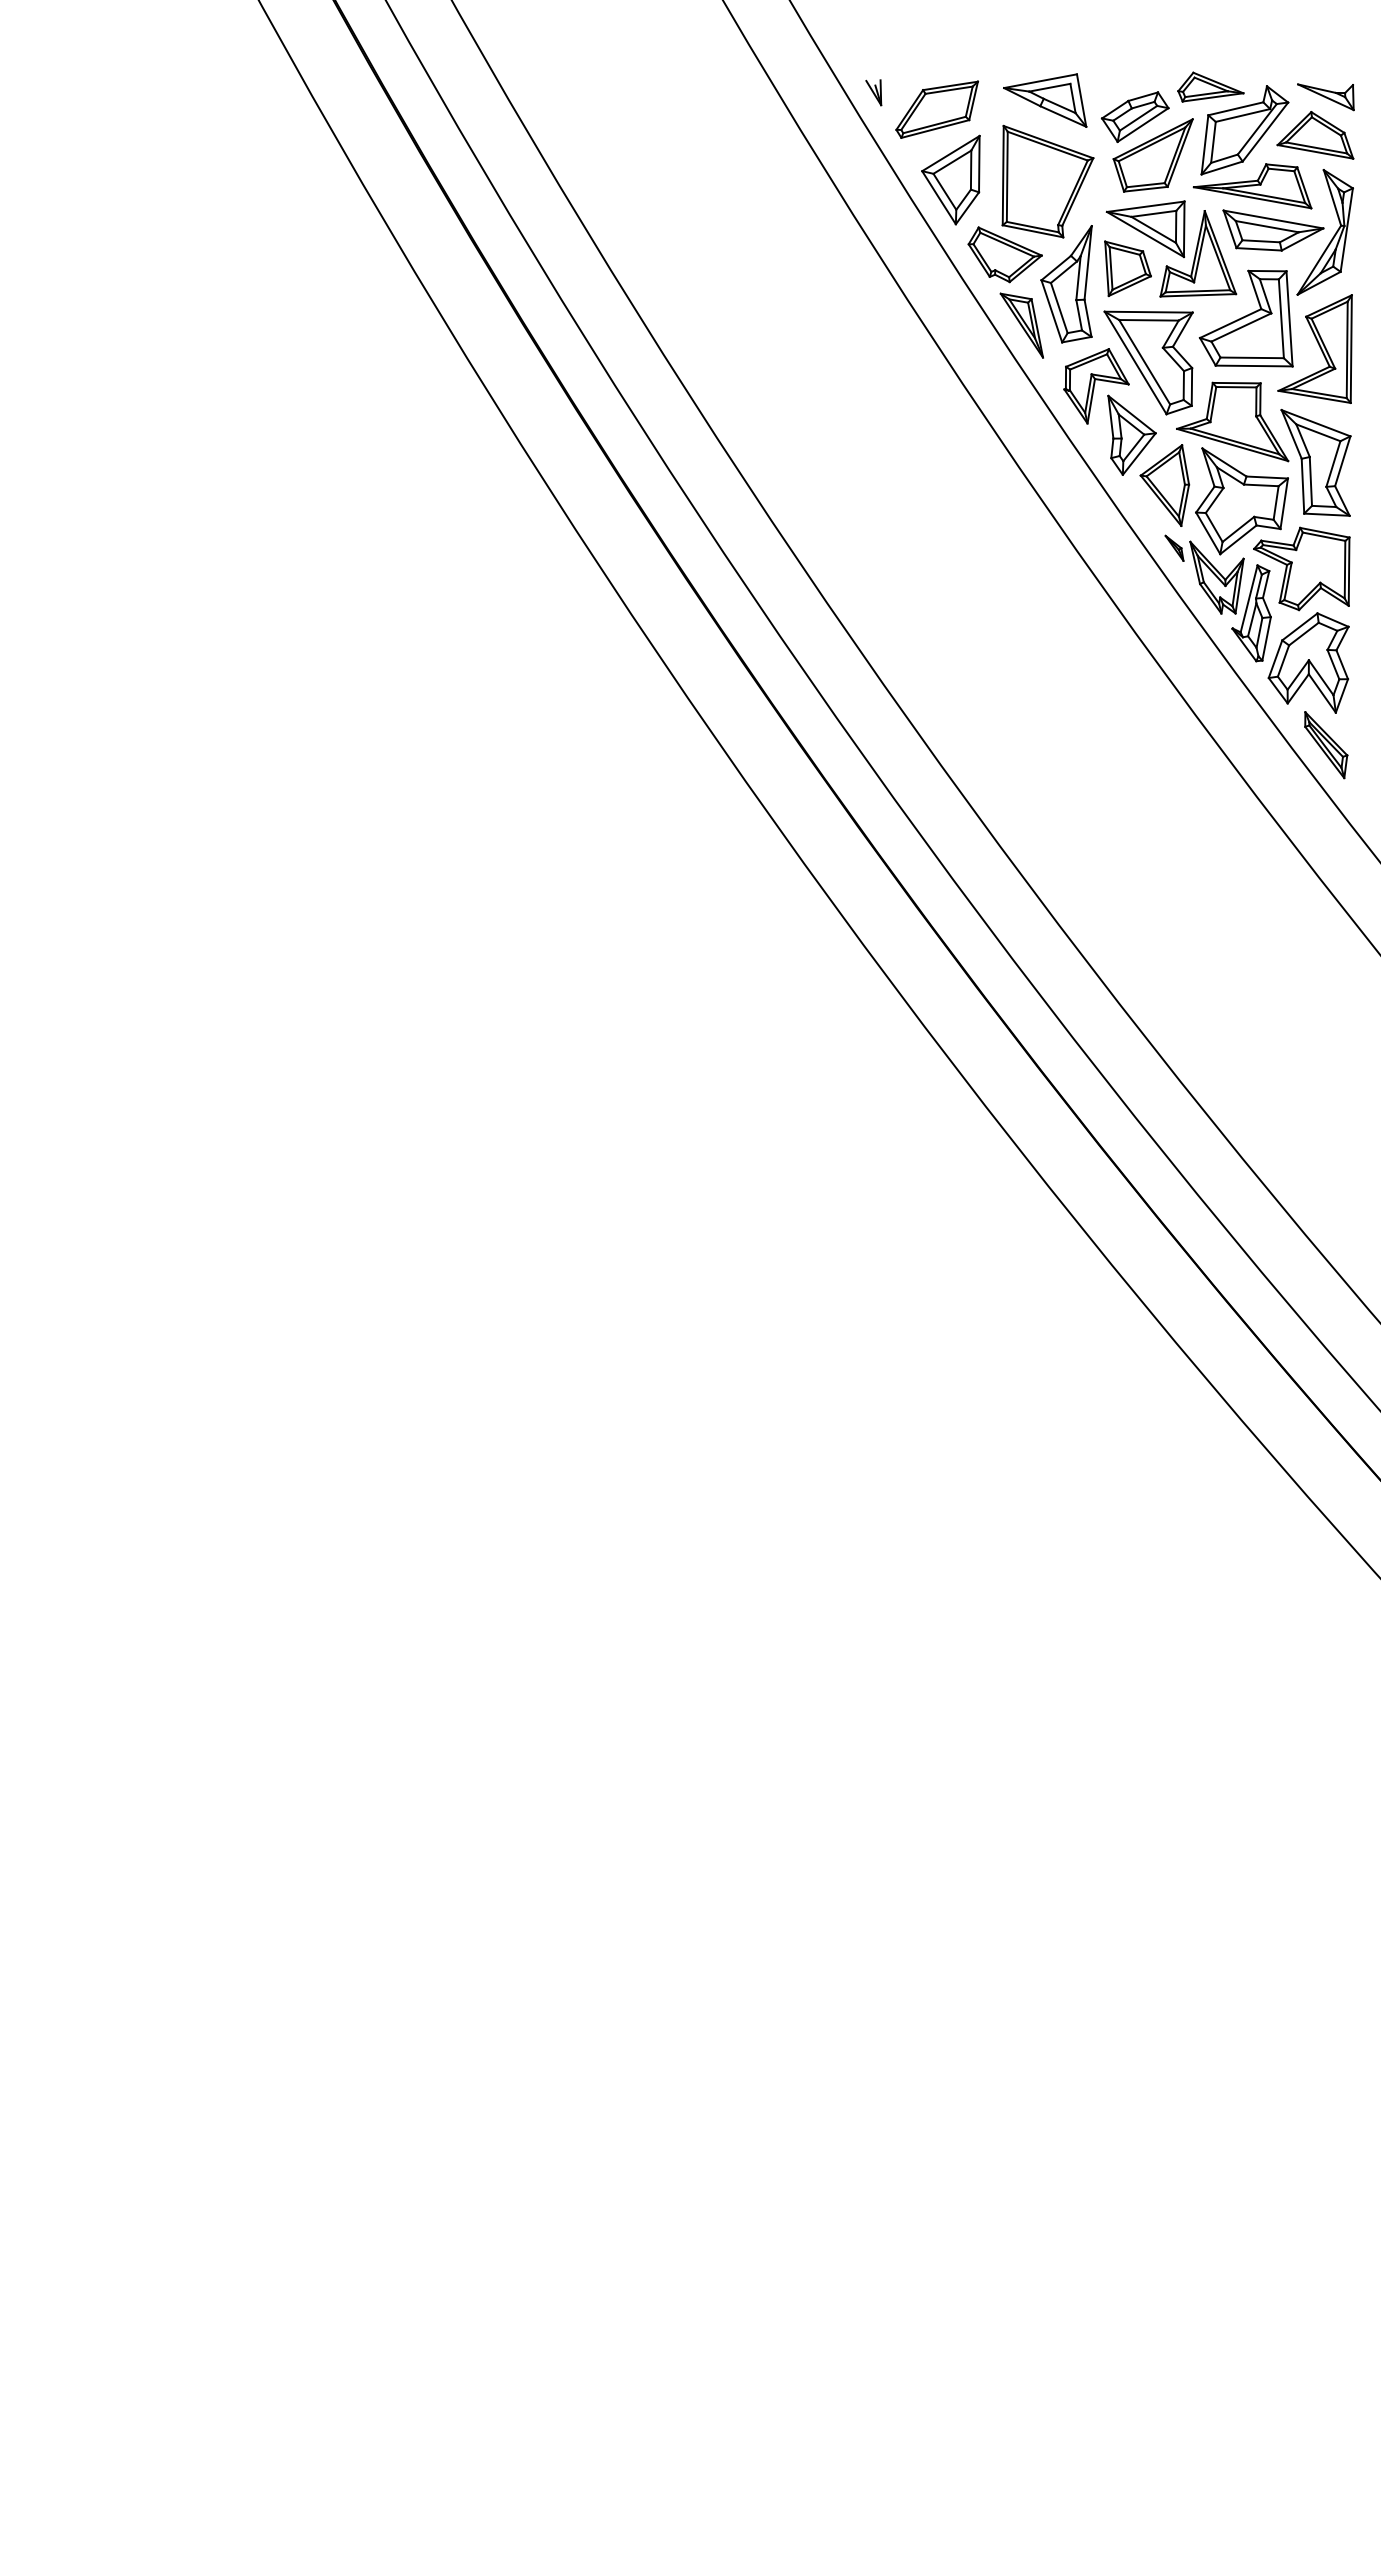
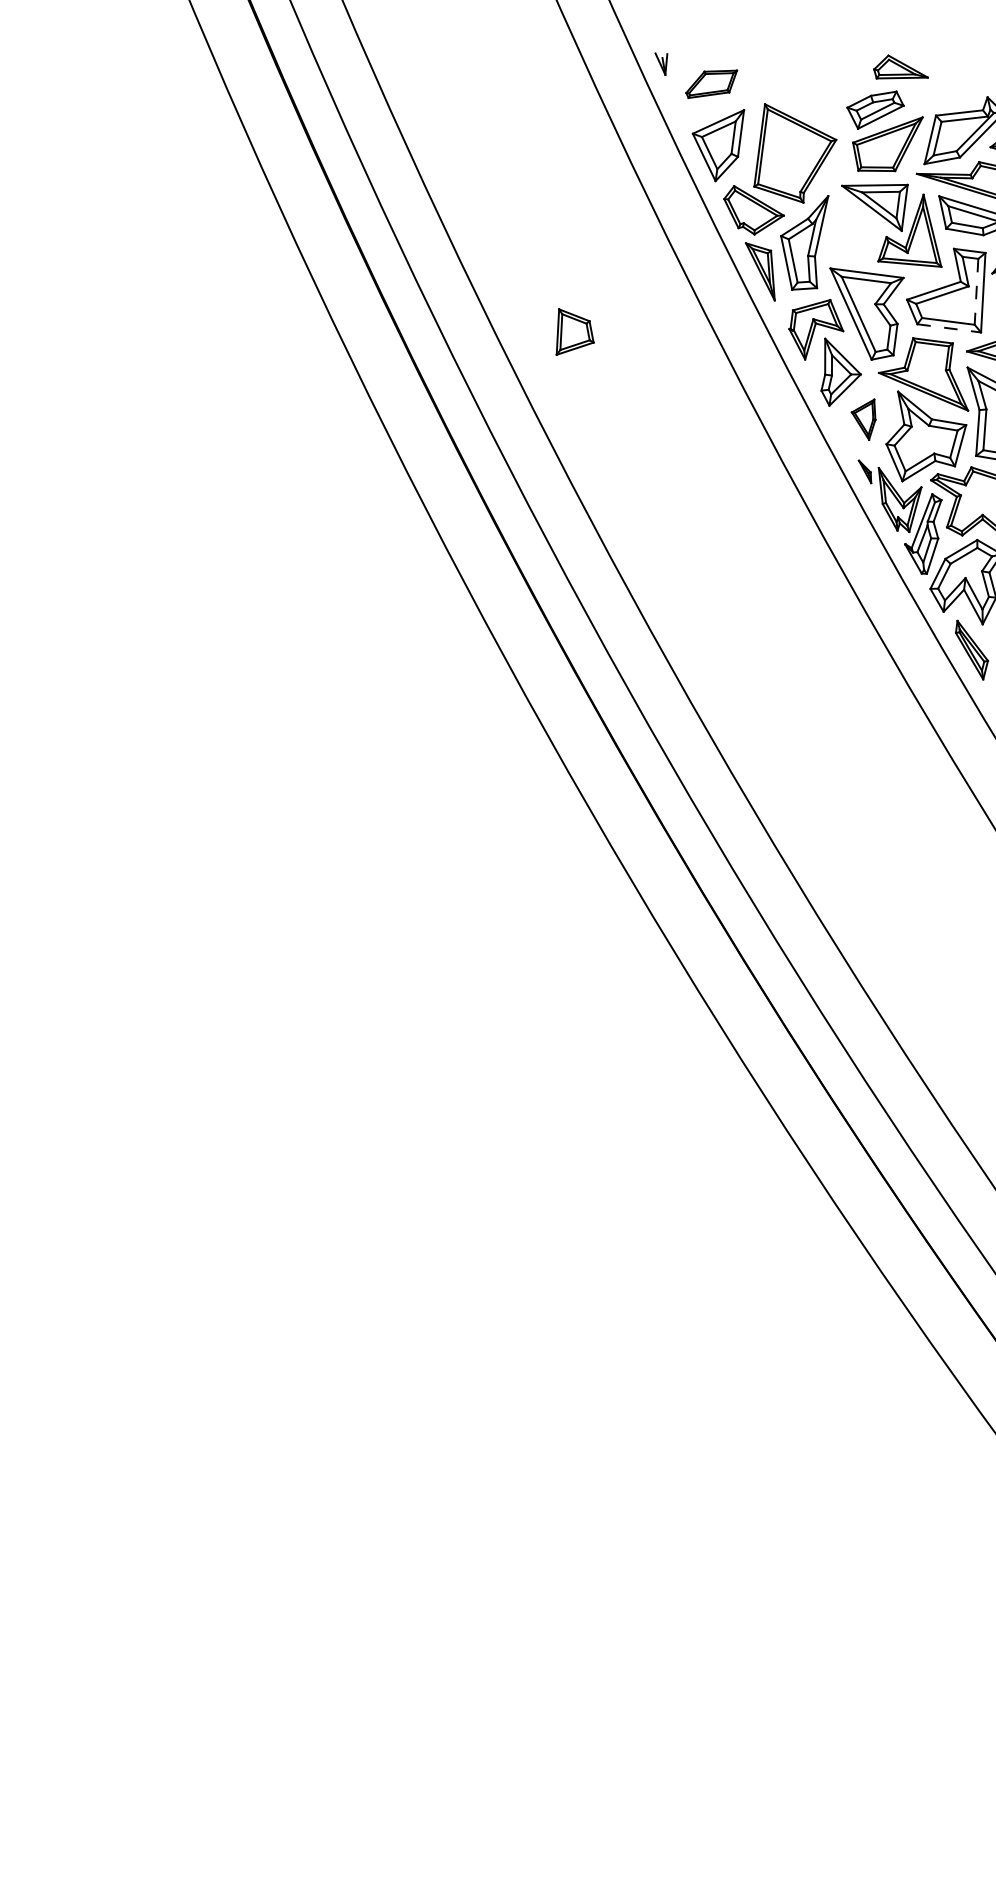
part: (1210, 86) -> (901, 68), moved
part: (1045, 100) -> (802, 87), removed
part: (936, 109) -> (710, 83), size x0.7
part: (1127, 268) -> (574, 333), moved
line: (1281, 319) -> (976, 292), solid -> dashed
line: (1254, 366) -> (949, 328), solid -> dashed
part: (1164, 485) -> (862, 418), size x0.6

